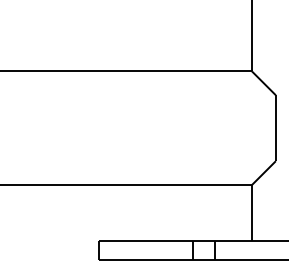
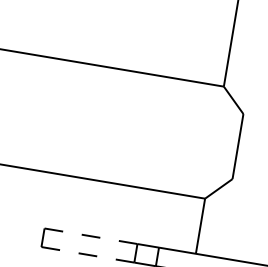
line: (146, 240) -> (91, 235), solid -> dashed
line: (145, 259) -> (87, 254), solid -> dashed

